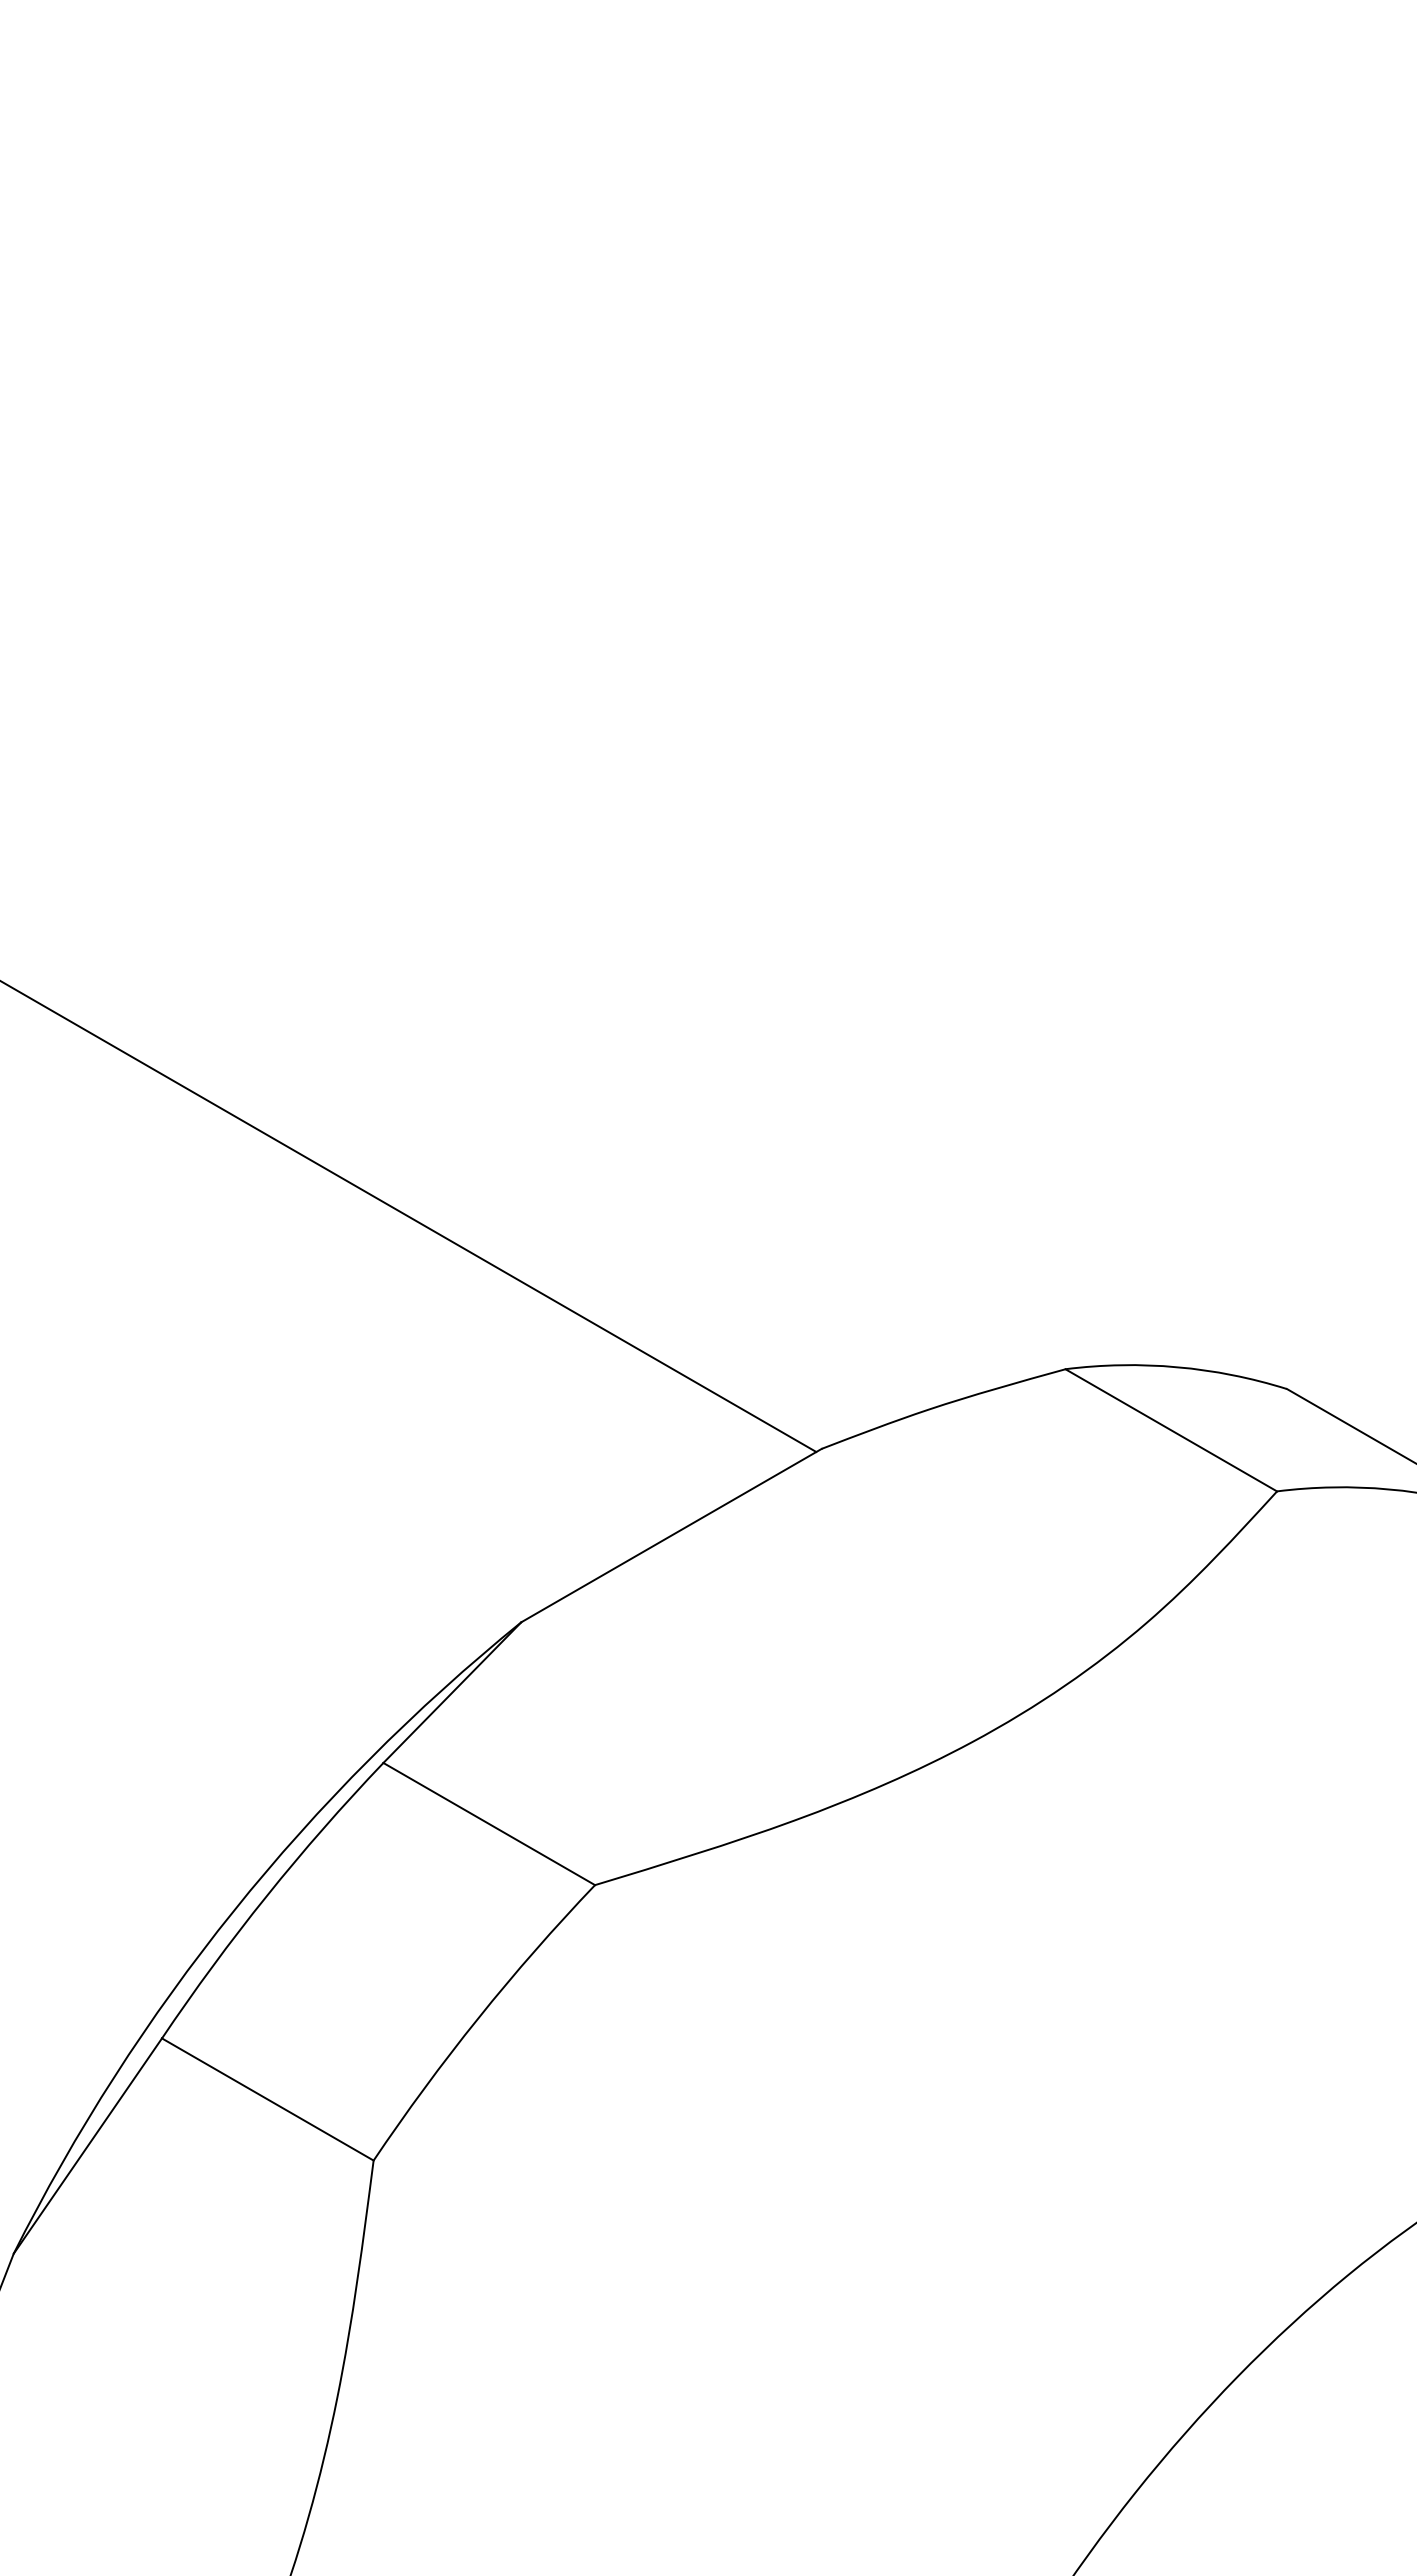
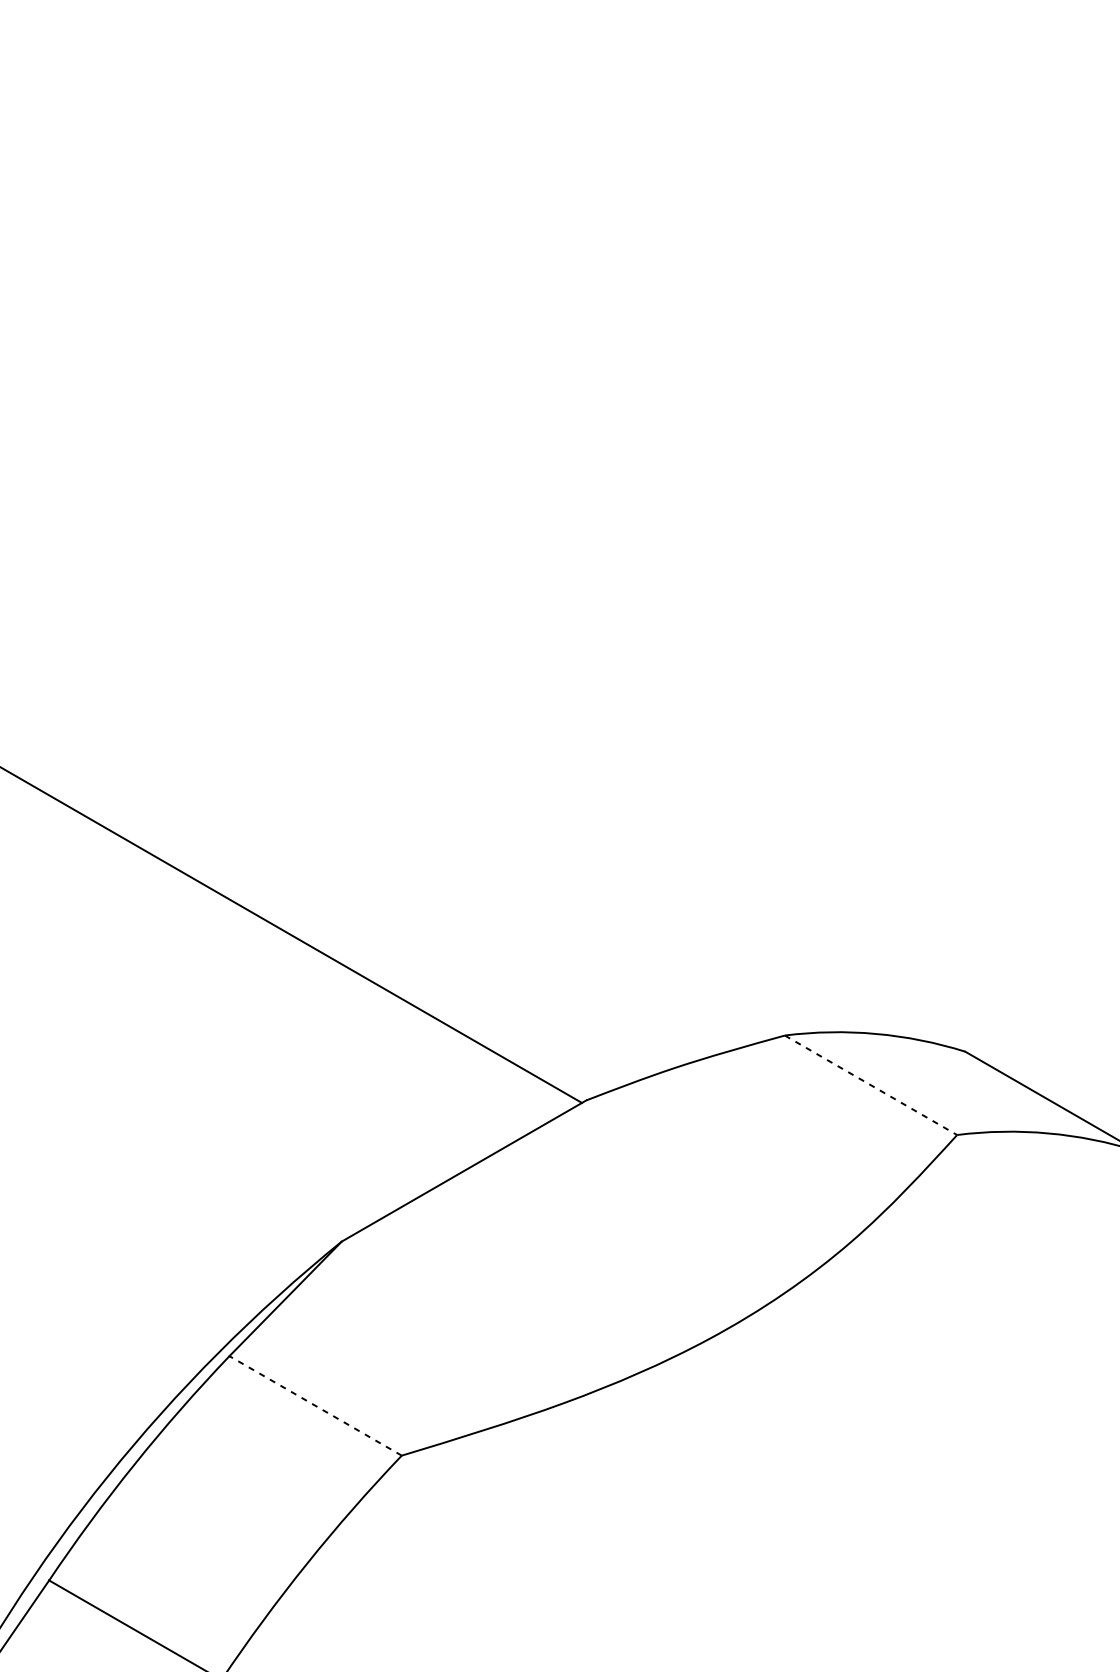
line: (1171, 1430) -> (871, 1085), solid -> dashed
line: (488, 1823) -> (315, 1405), solid -> dashed

